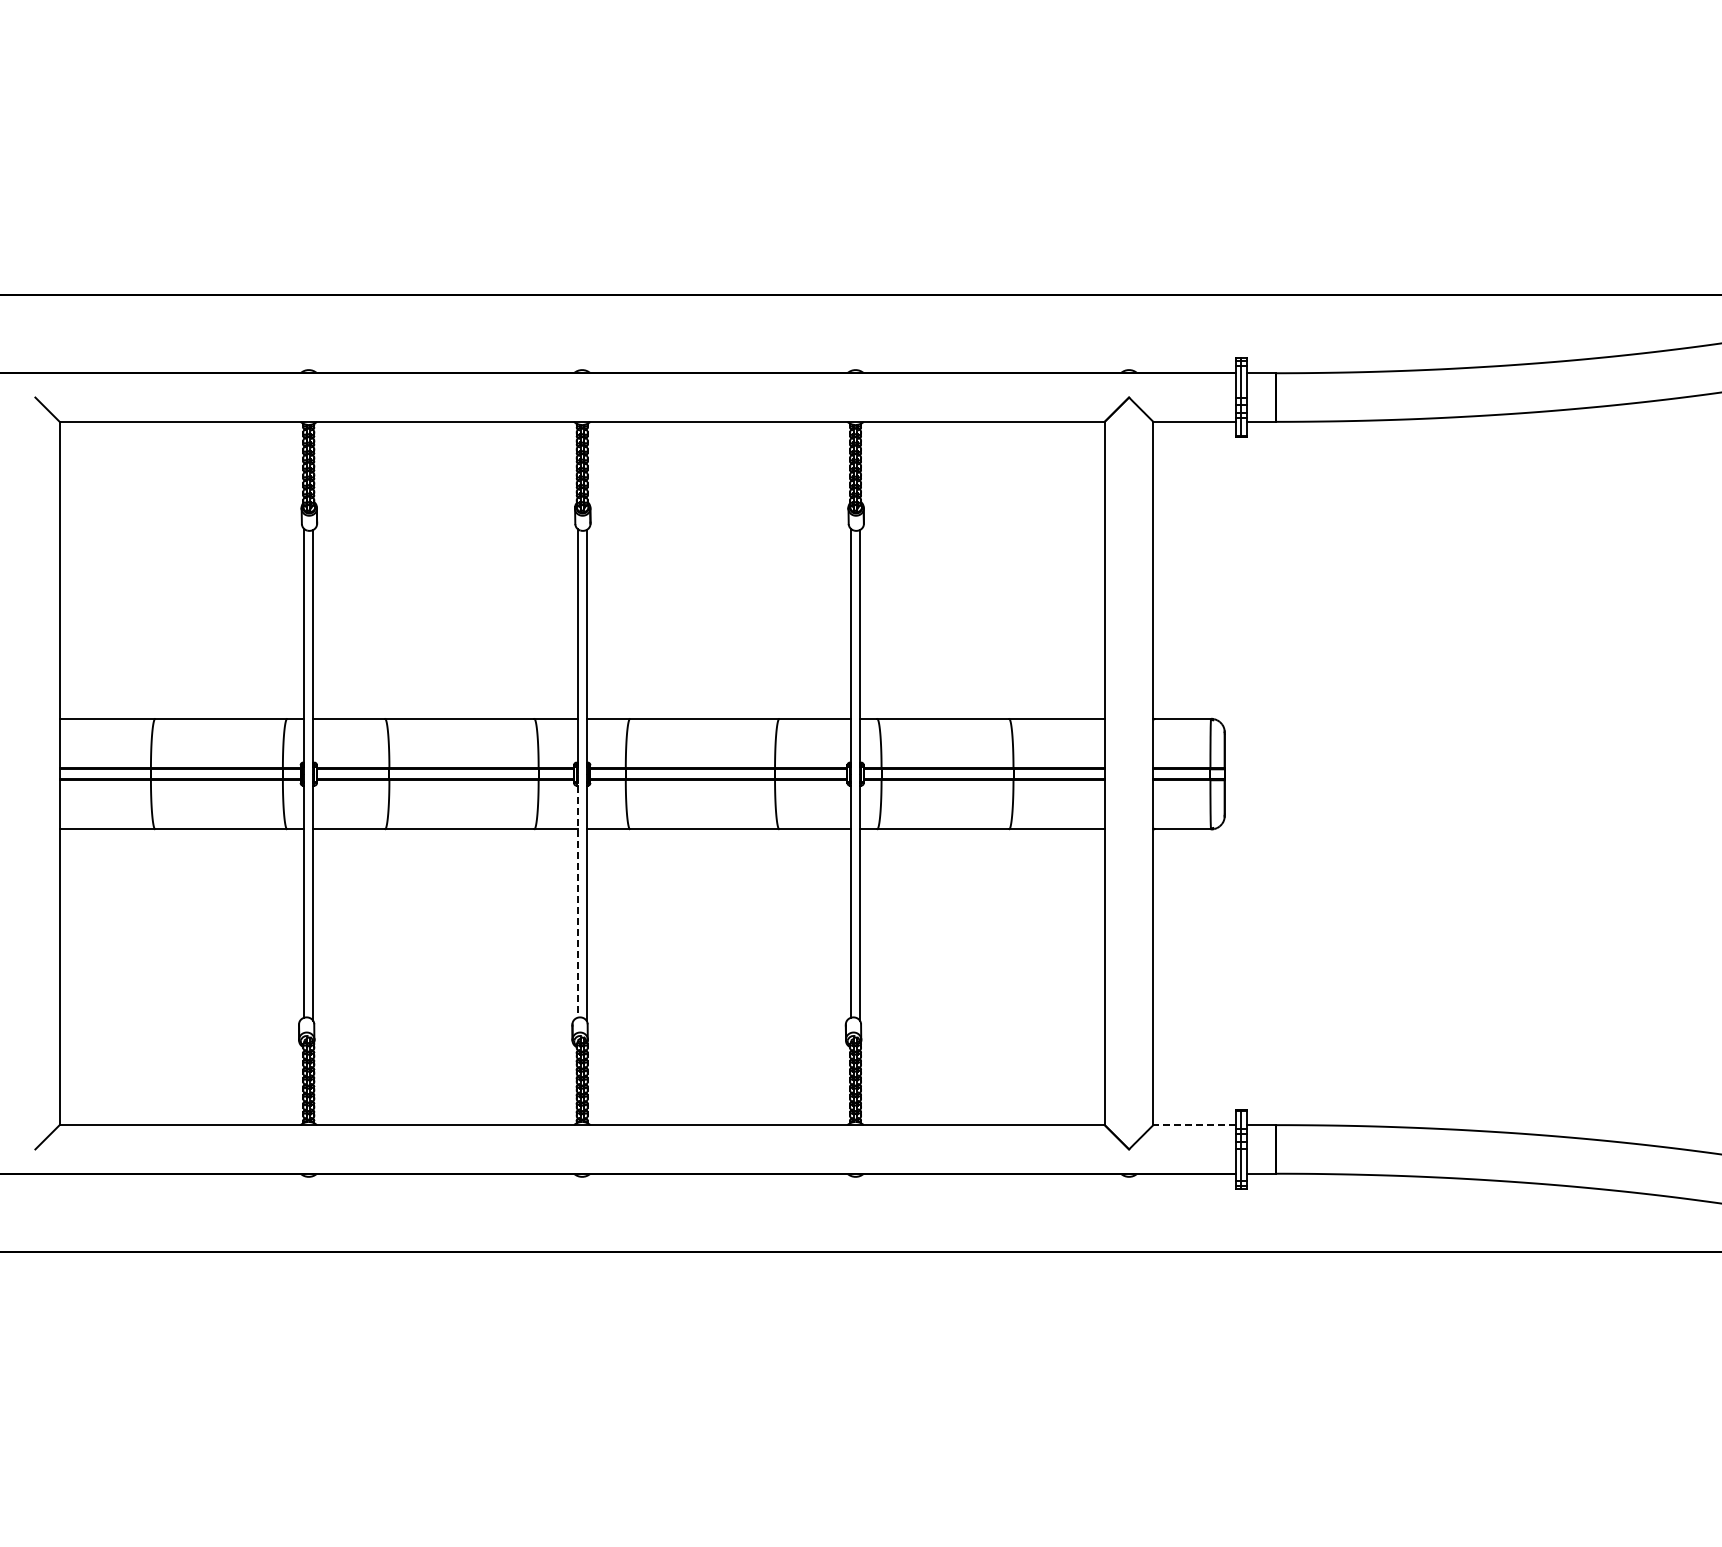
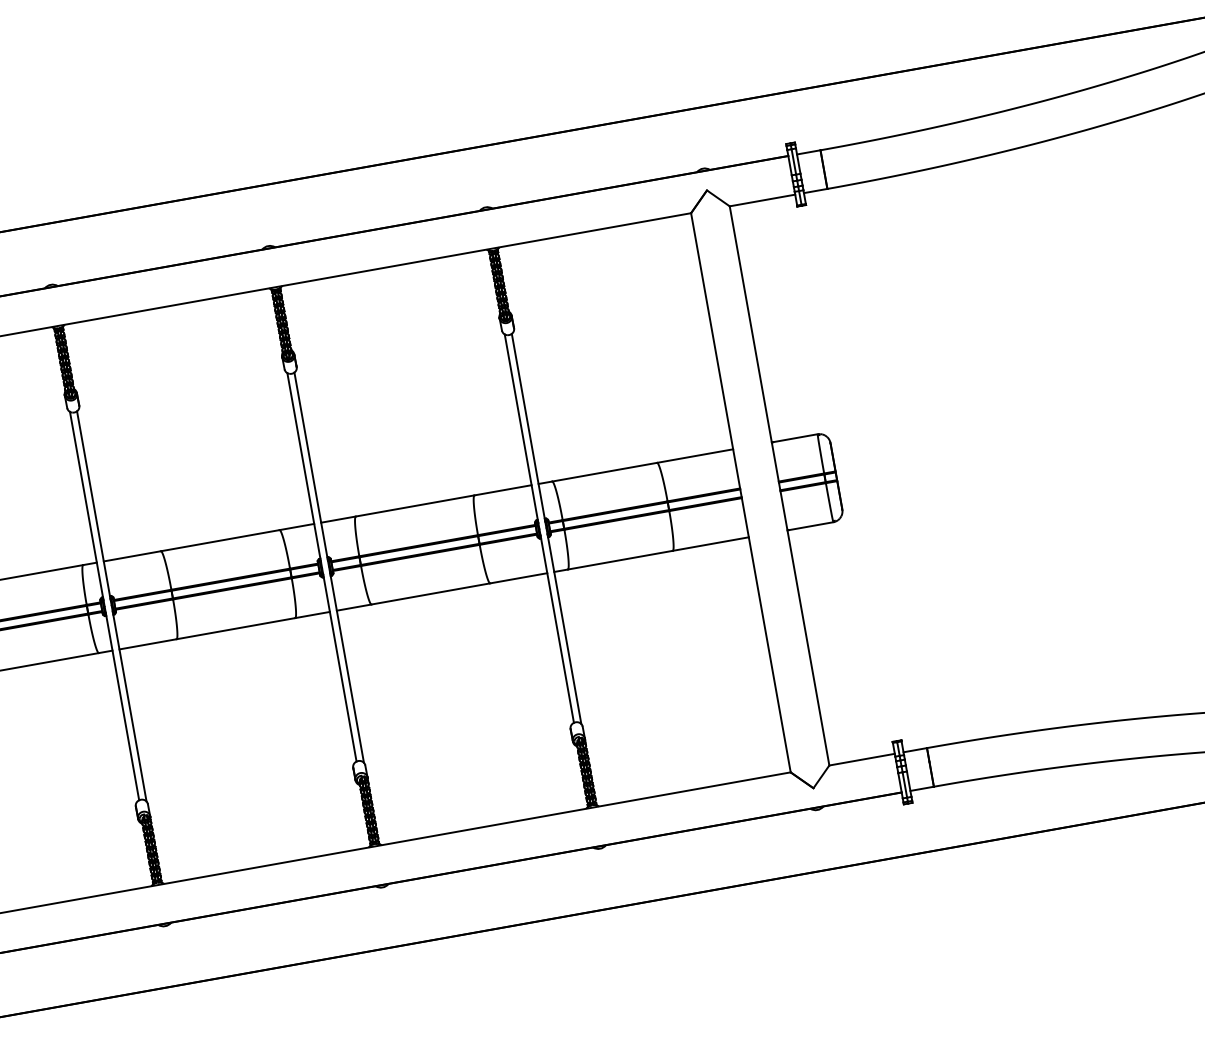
line: (577, 896) -> (339, 665), dashed -> solid
line: (1194, 1125) -> (862, 759), dashed -> solid

